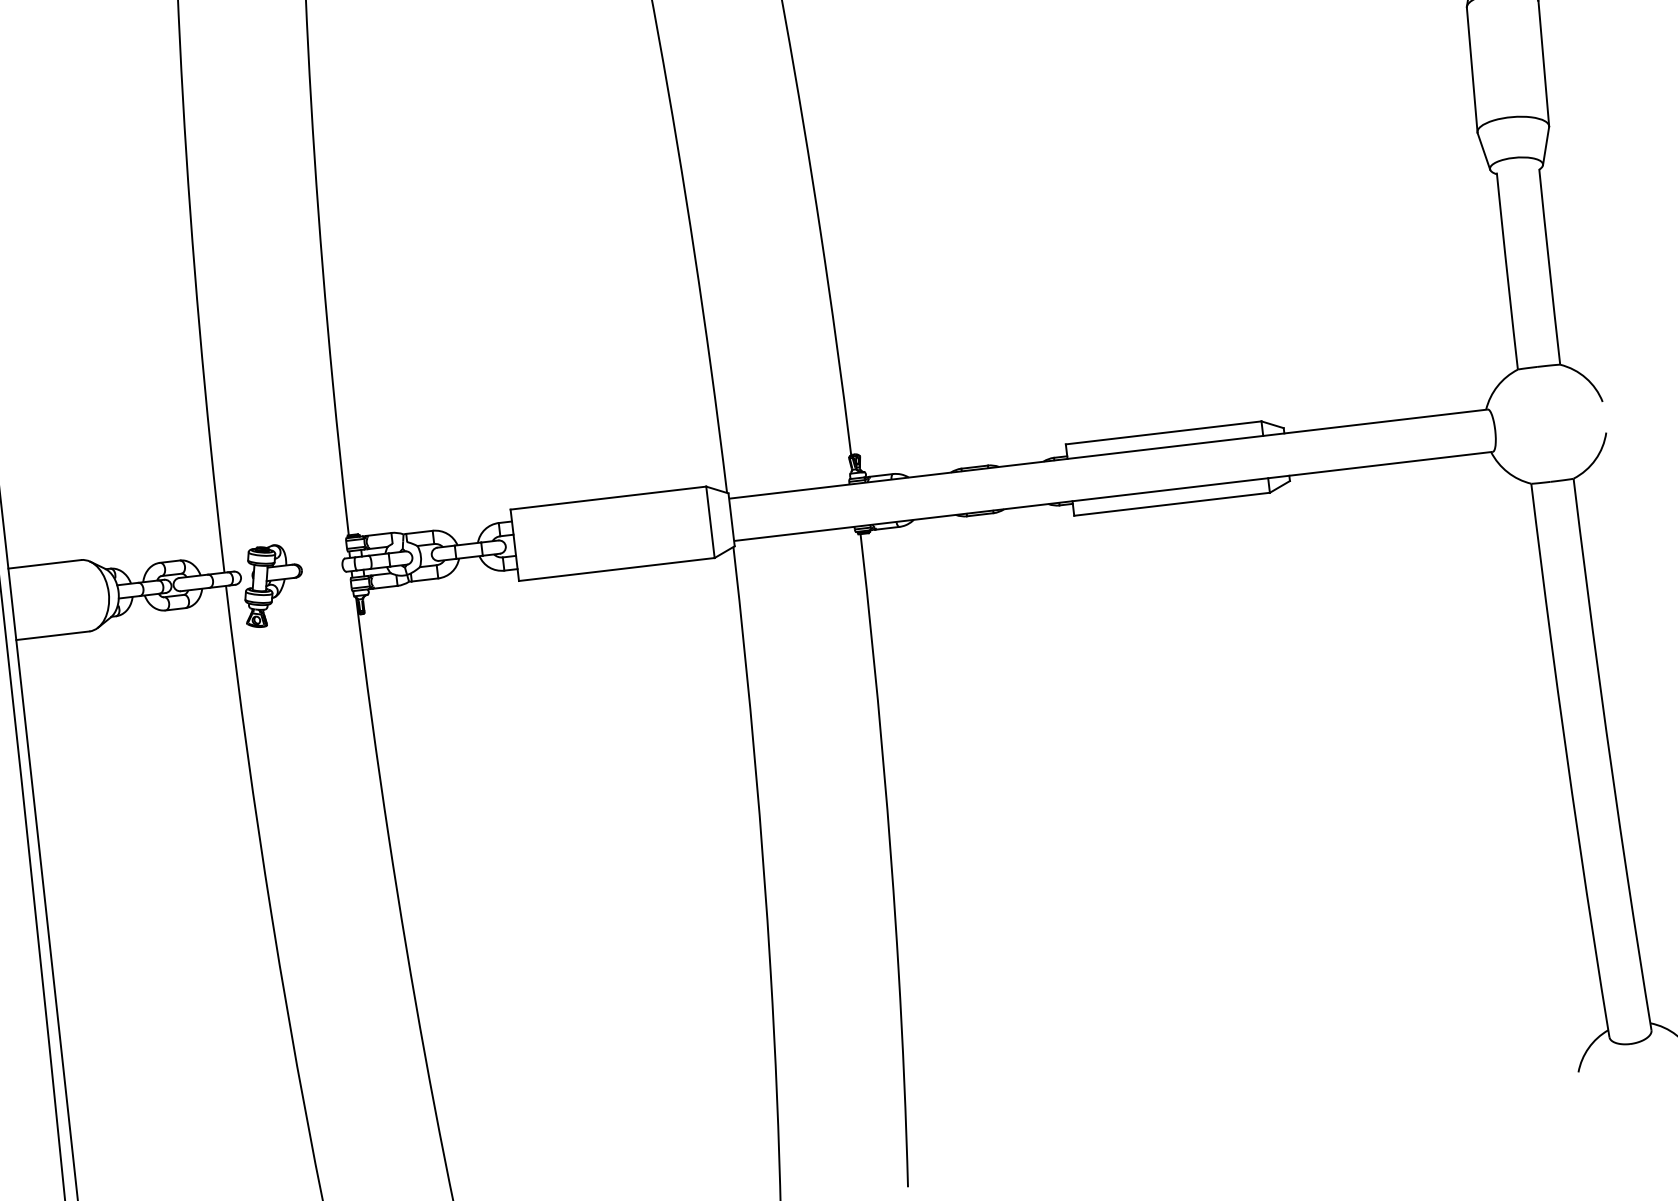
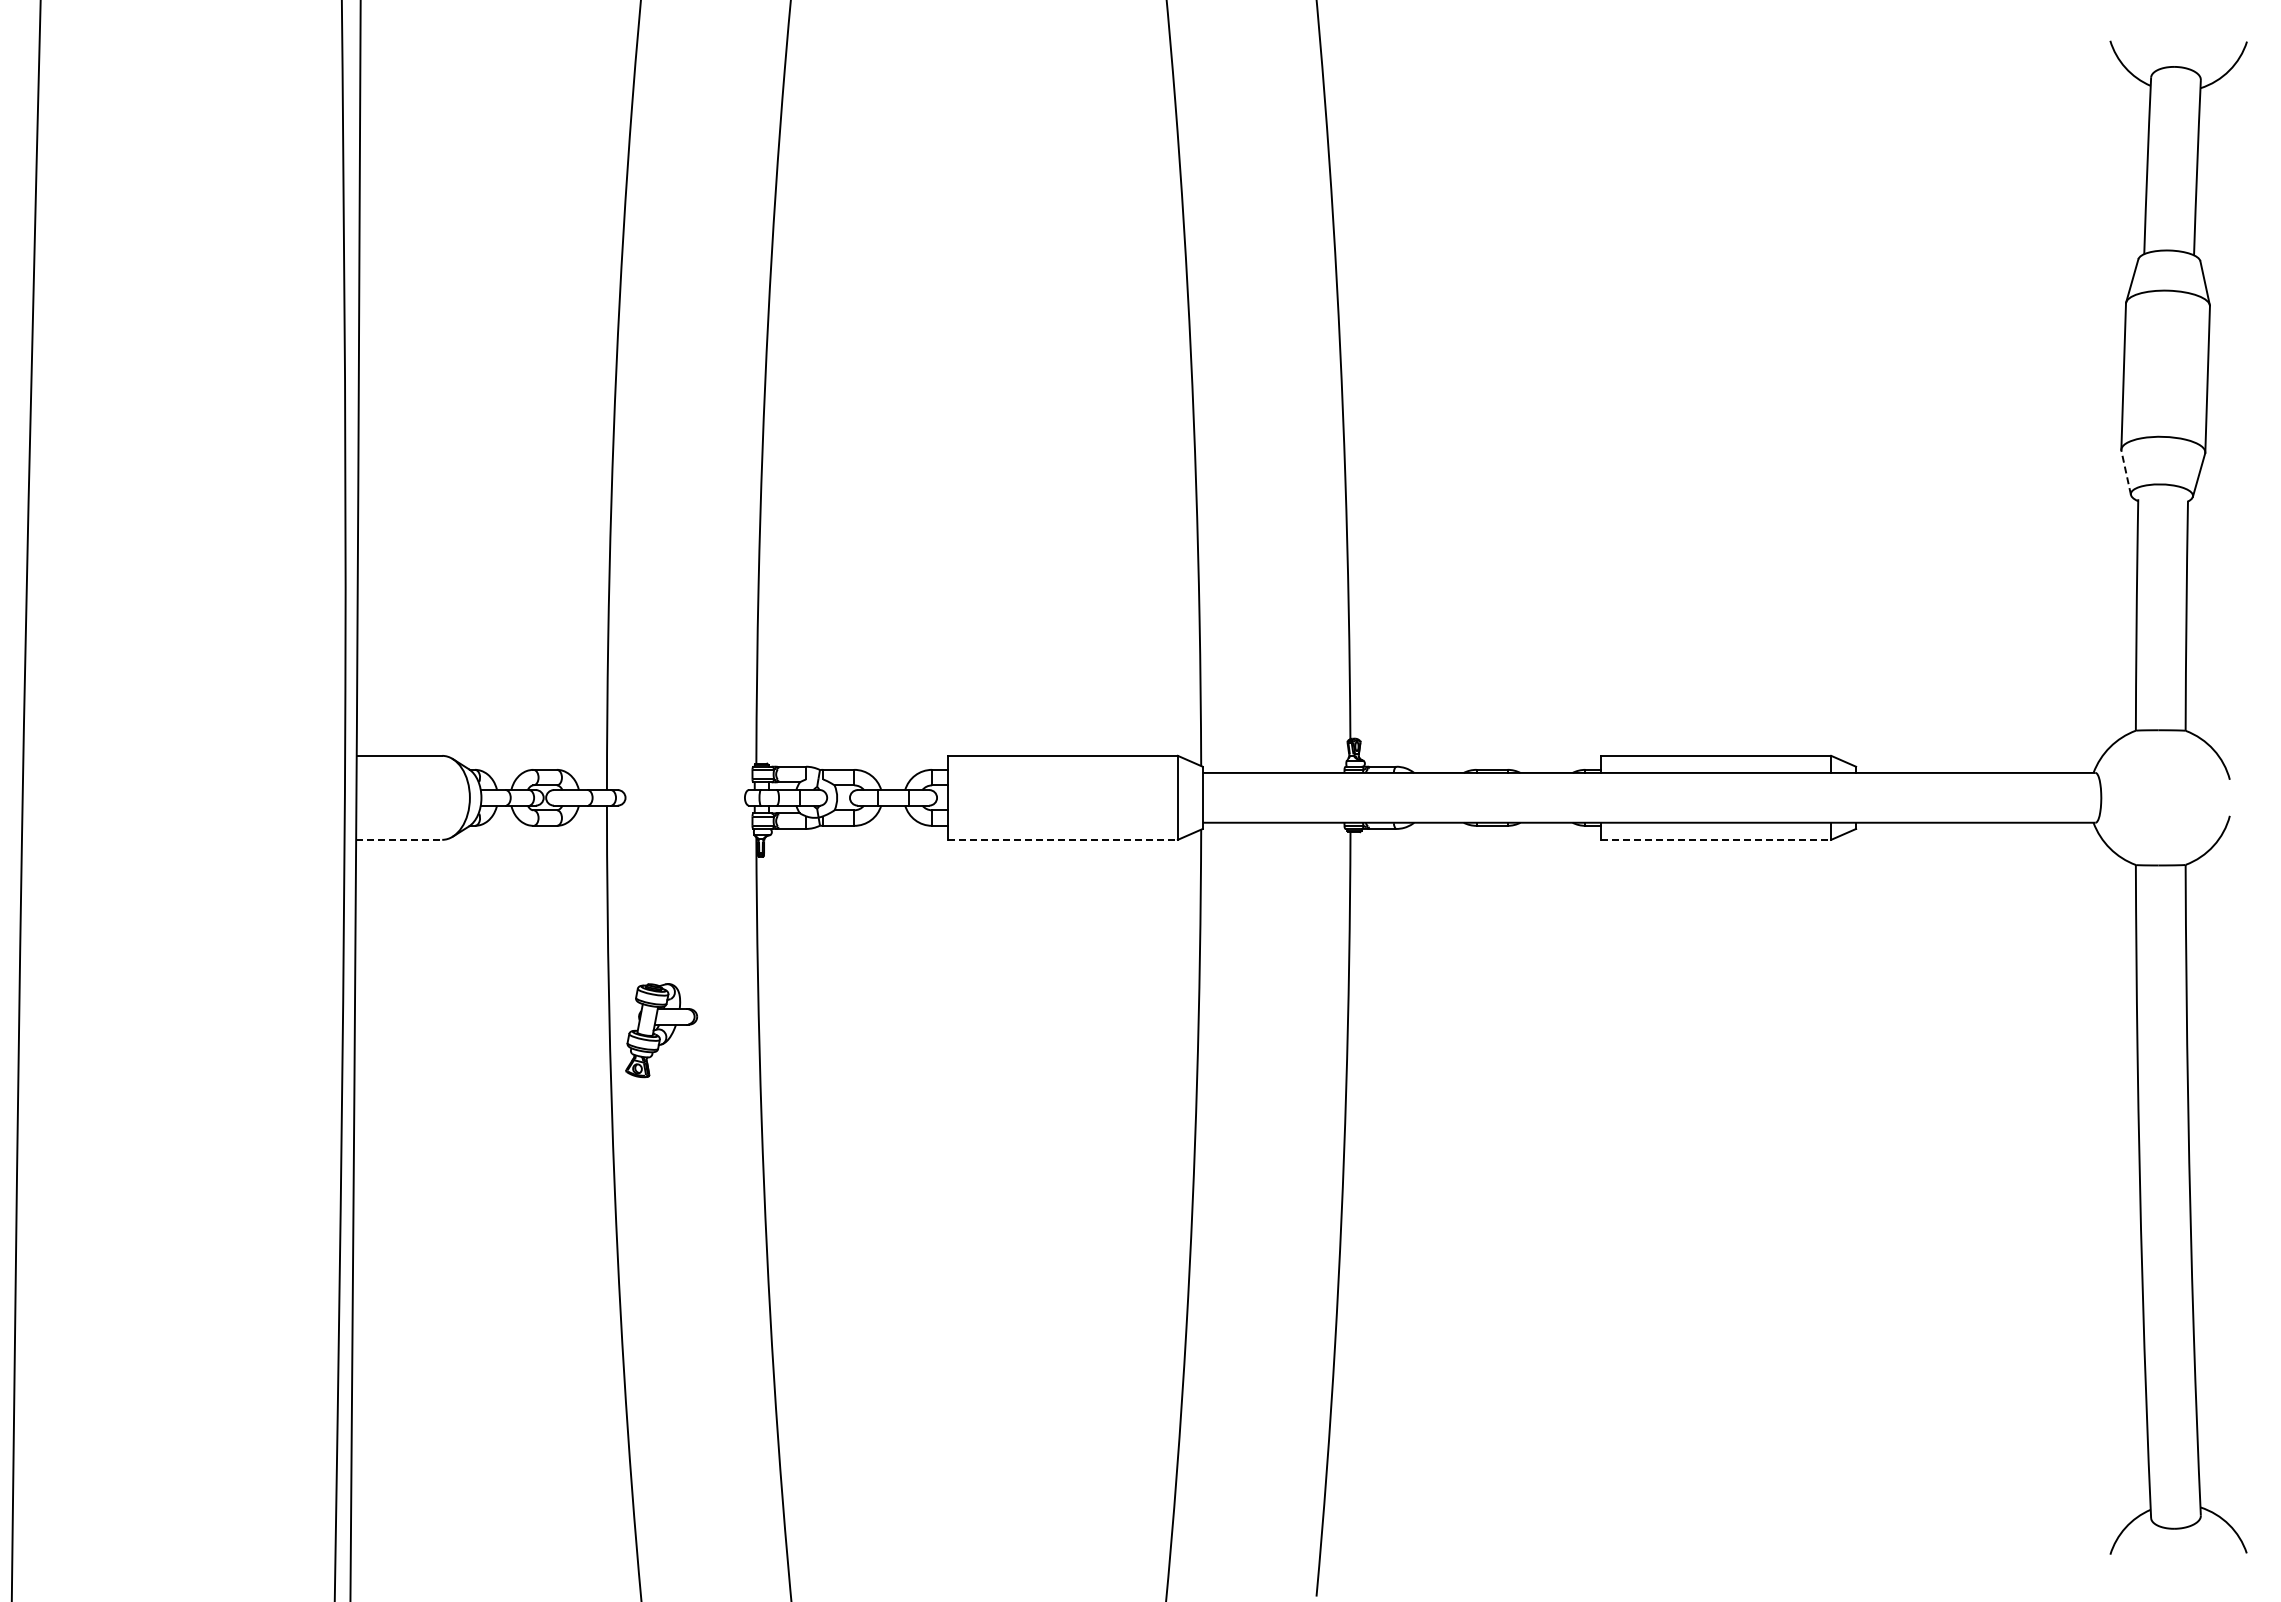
line: (1484, 151) -> (2126, 472), solid -> dashed
line: (1172, 503) -> (1716, 839), solid -> dashed
line: (617, 569) -> (1063, 839), solid -> dashed
part: (272, 585) -> (661, 1030), moved
line: (53, 635) -> (399, 839), solid -> dashed

